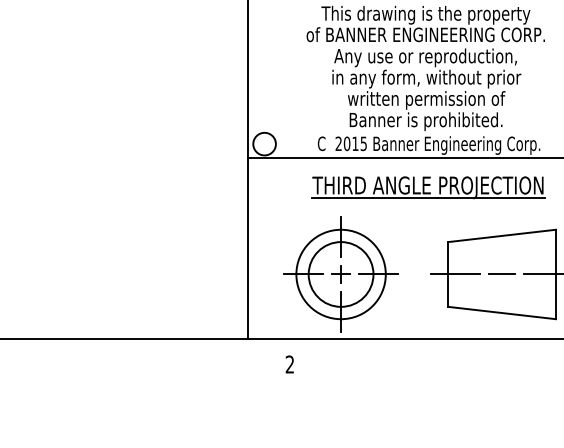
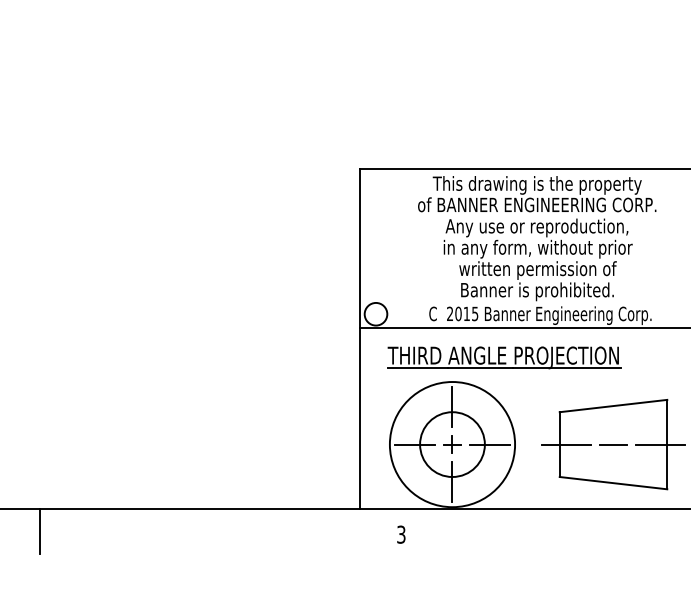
part: (429, 187) -> (504, 357), moved
circle: (341, 274) -> (452, 444), size x1.4
text: (290, 364) -> (401, 534), 2 -> 3

